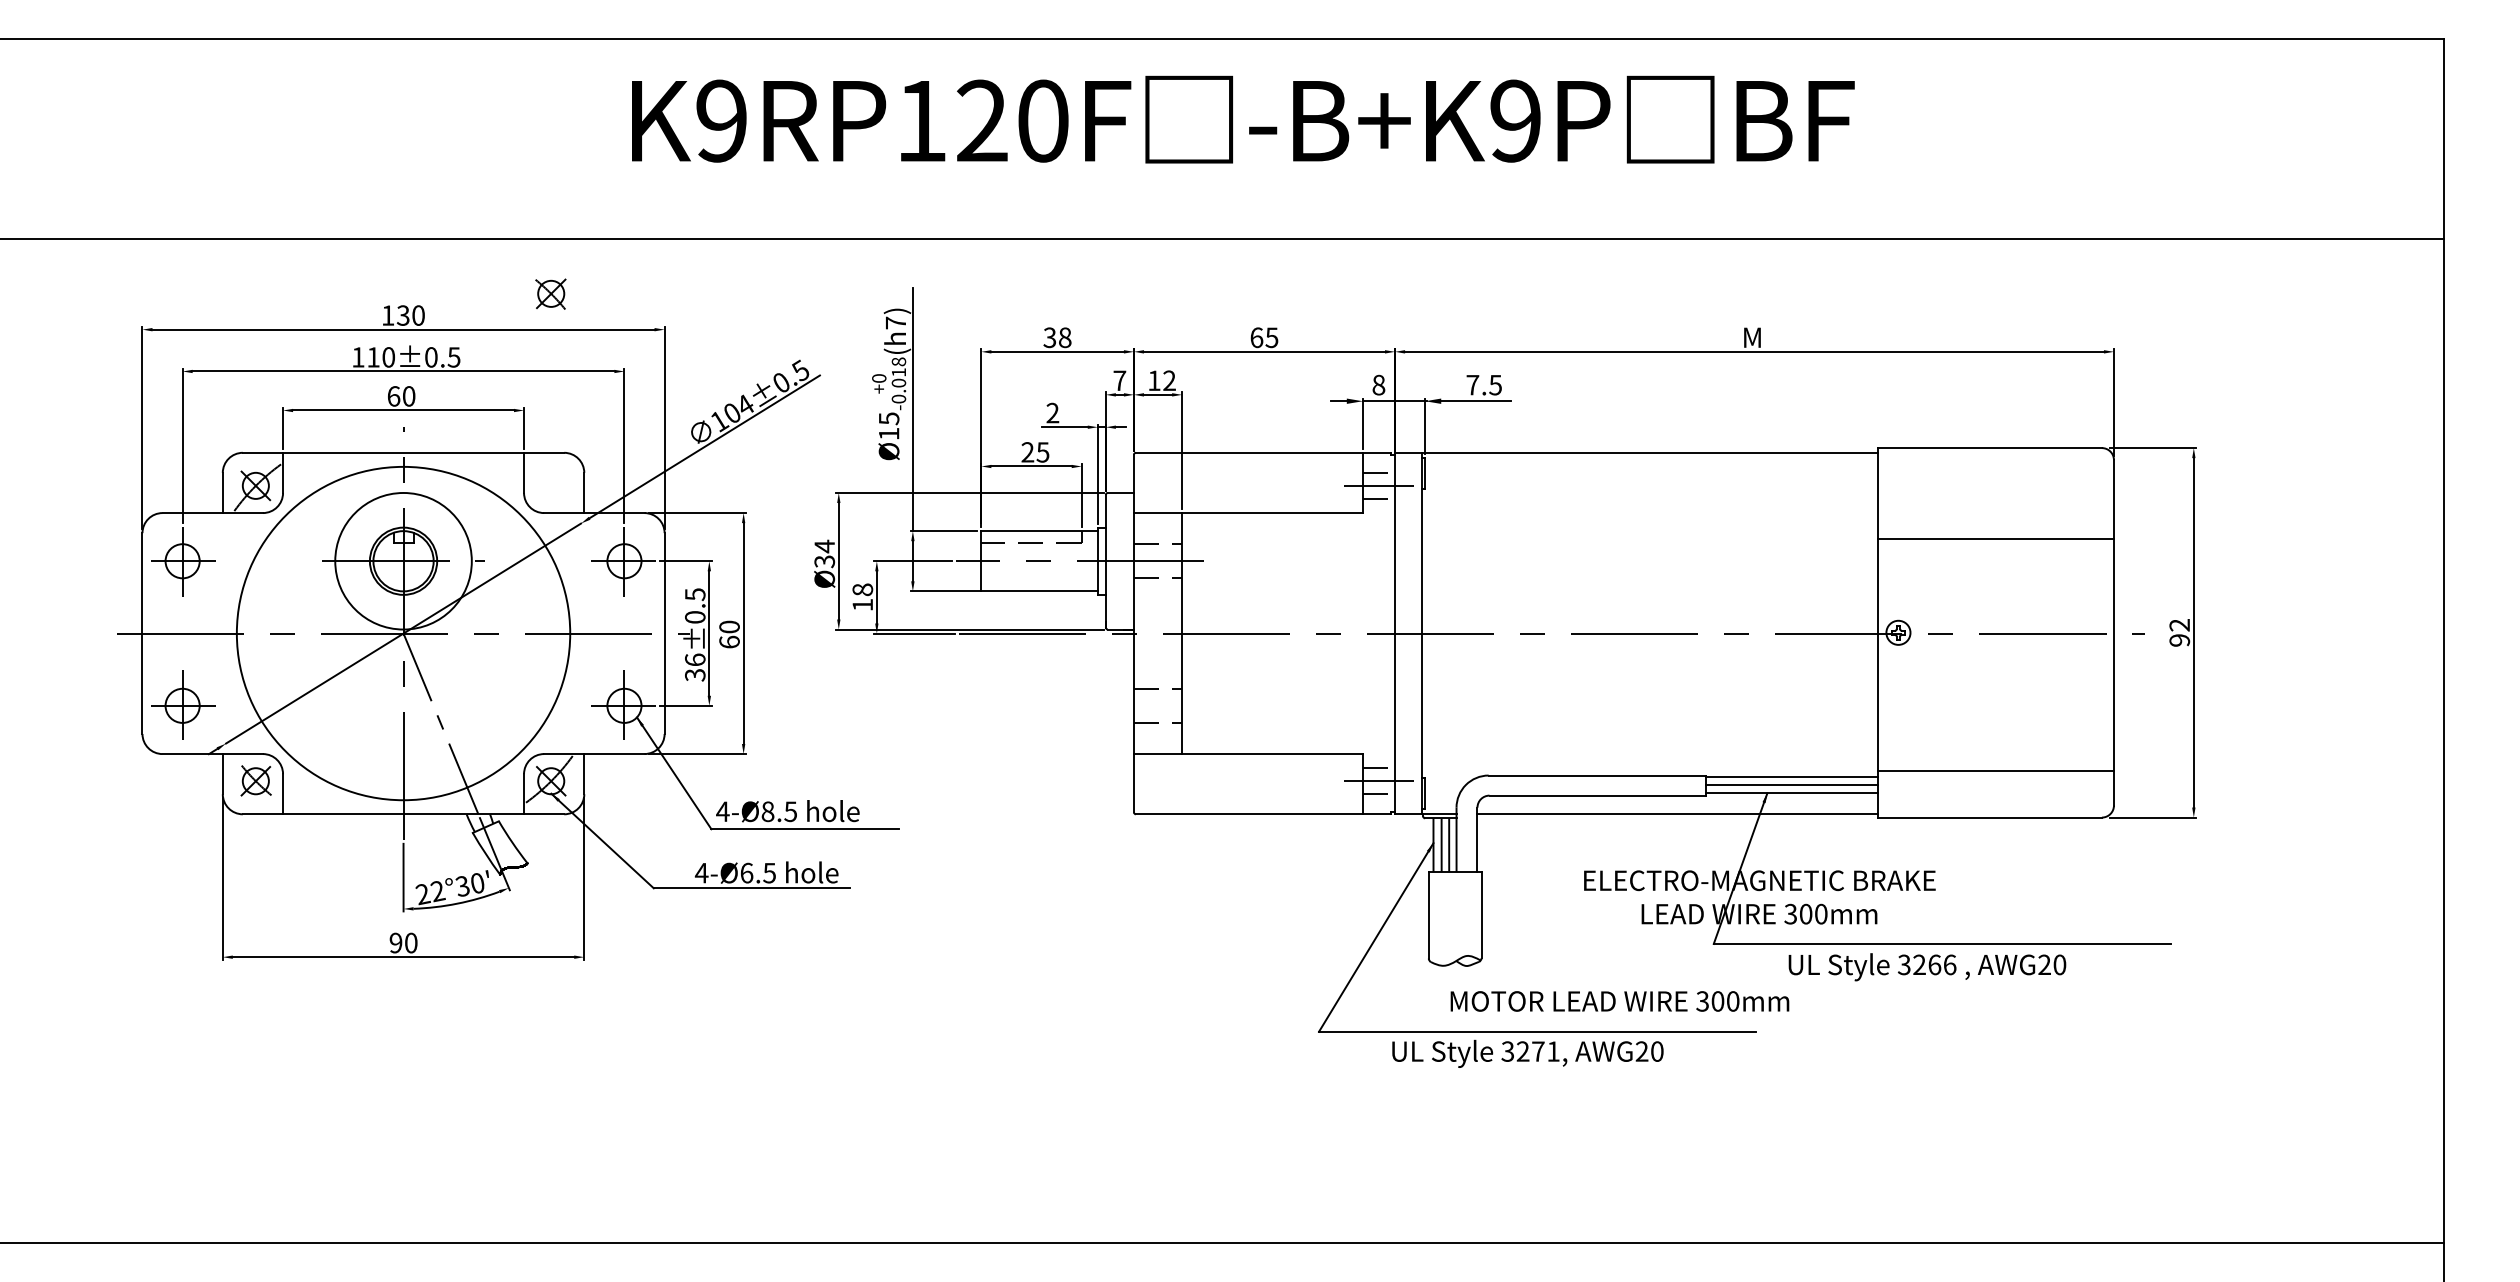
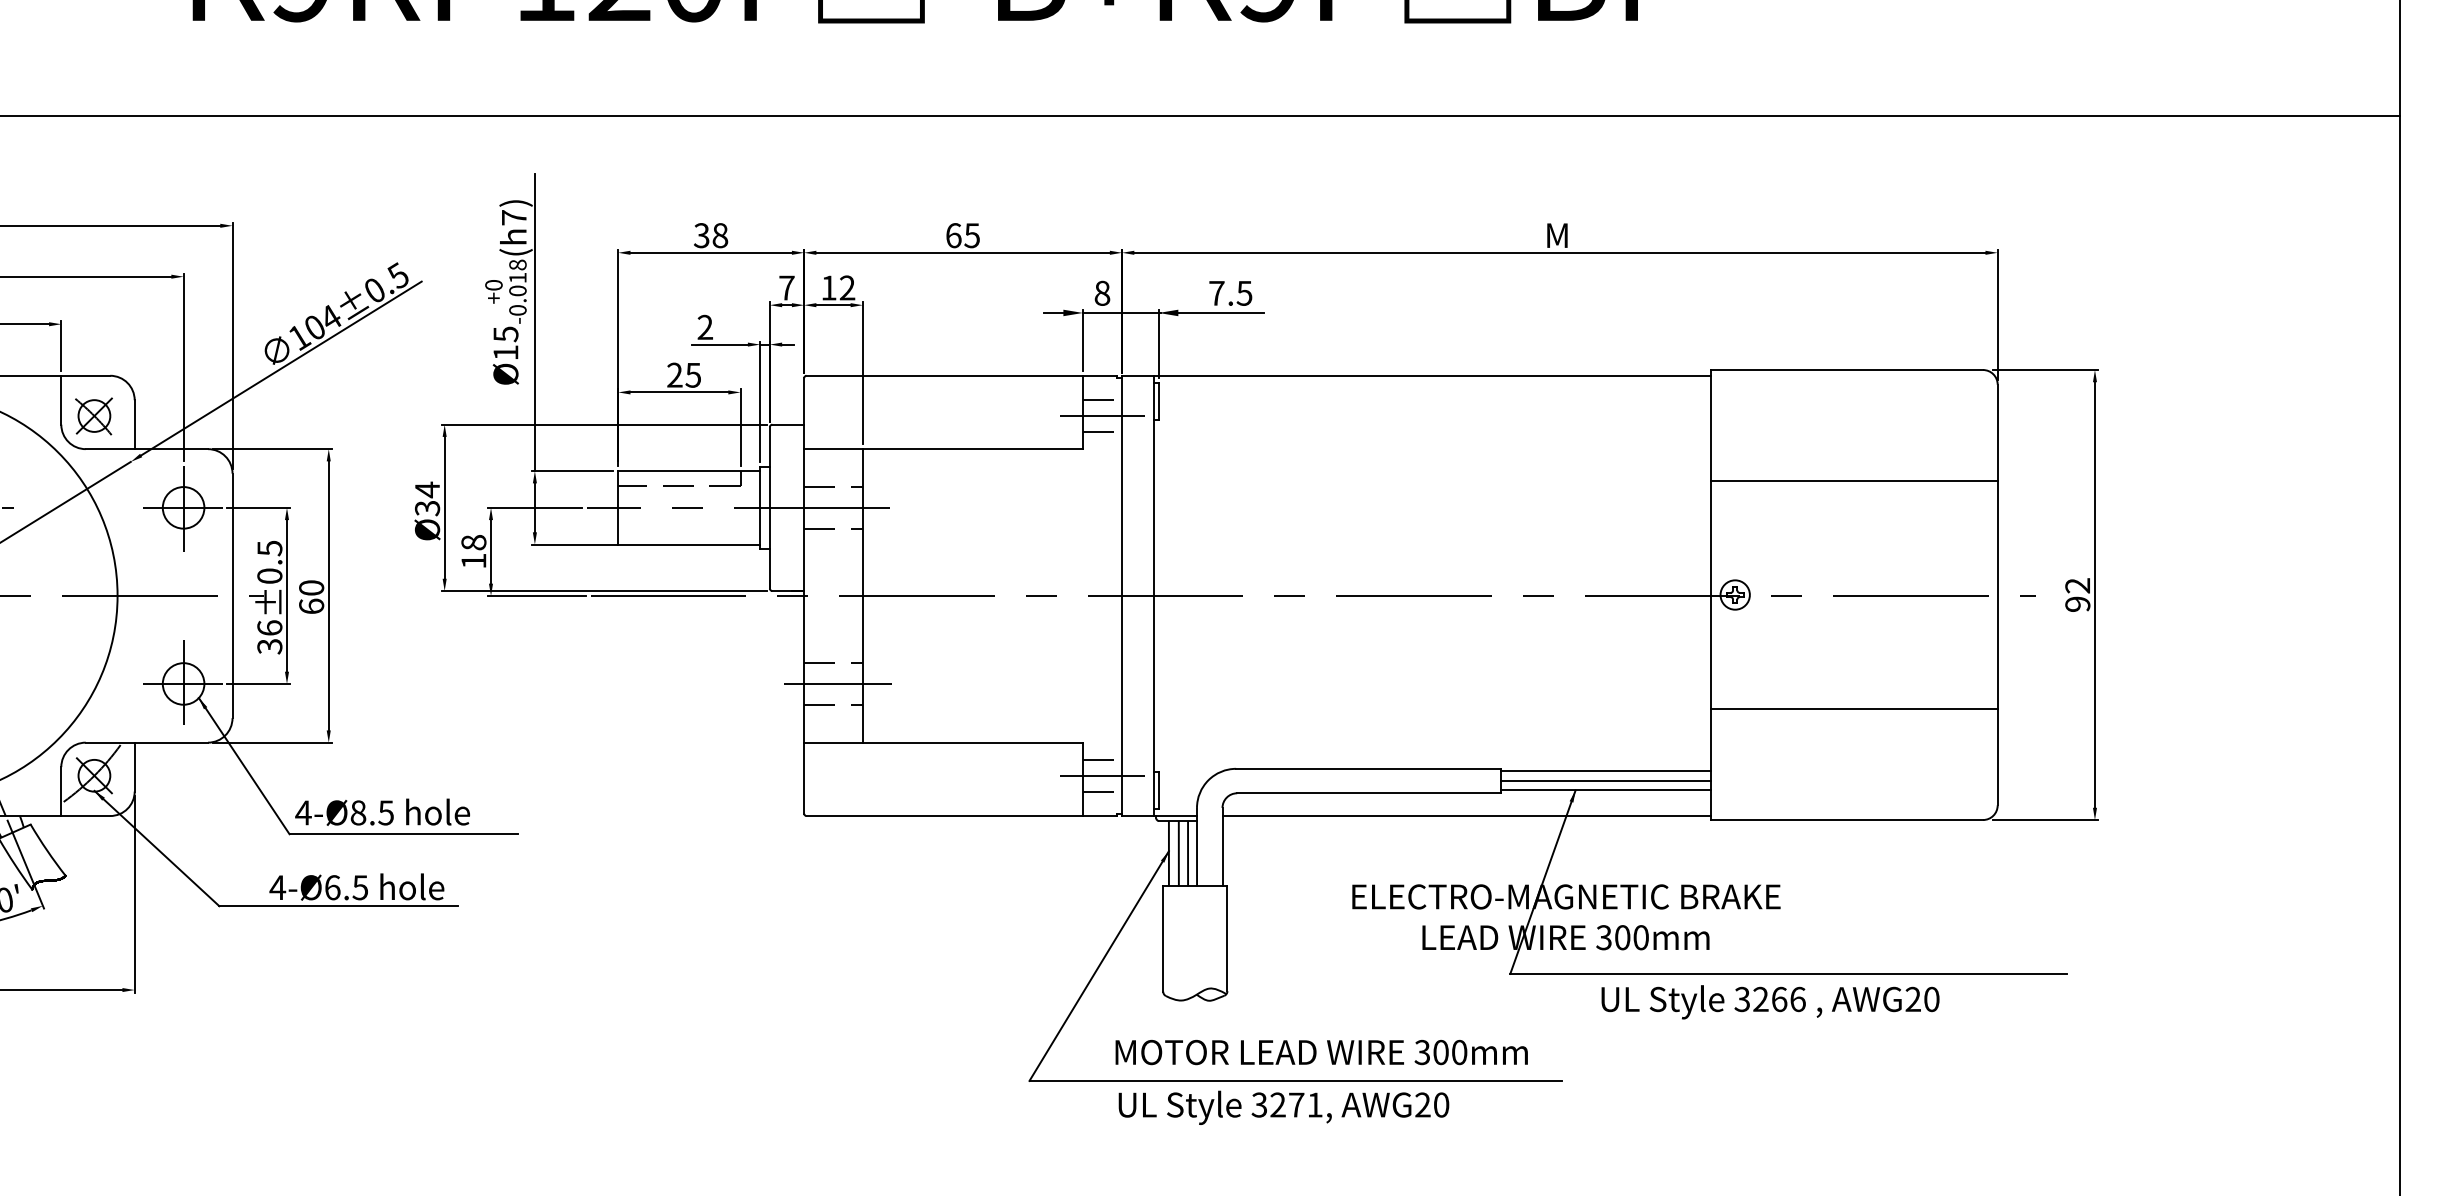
part: (550, 293) -> (93, 415), moved
line: (1161, 705) -> (837, 683), added
line: (1995, 771) -> (1853, 709), moved
text: (1619, 1001) -> (1321, 1052), moved

